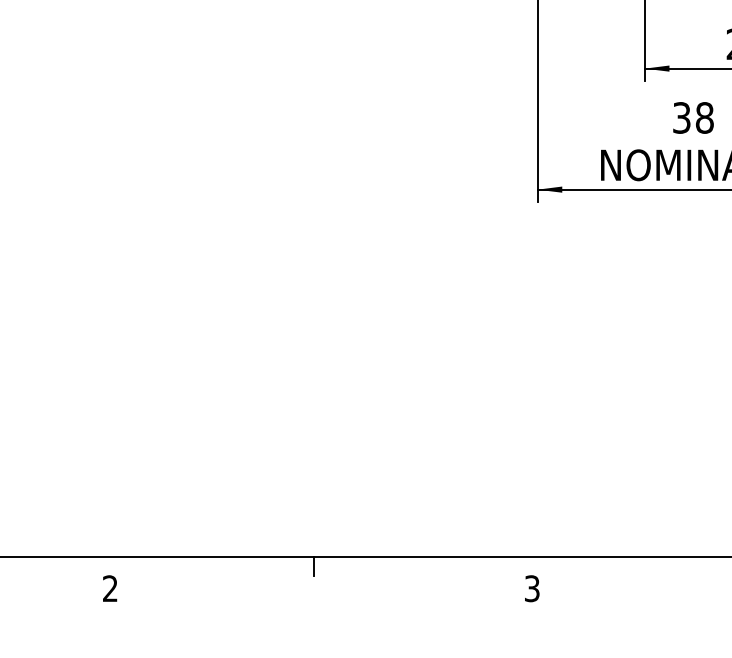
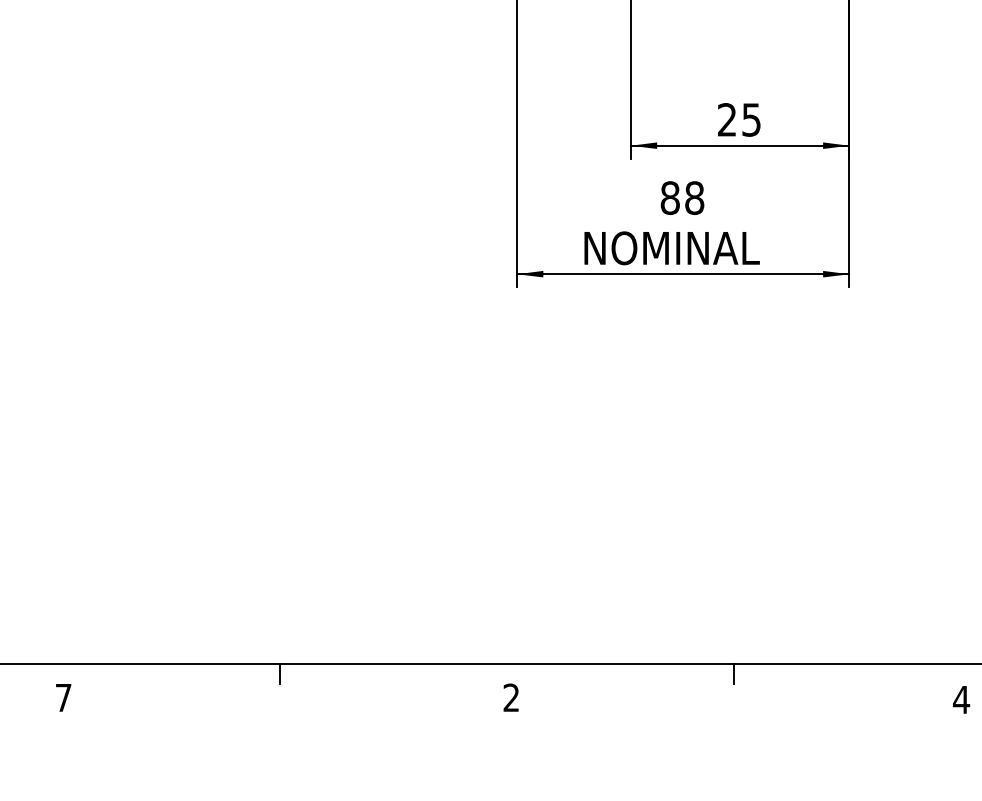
text: (681, 118) -> (669, 198), 38 -> 88
text: (110, 588) -> (63, 697), 2 -> 7
text: (532, 588) -> (511, 697), 3 -> 2

